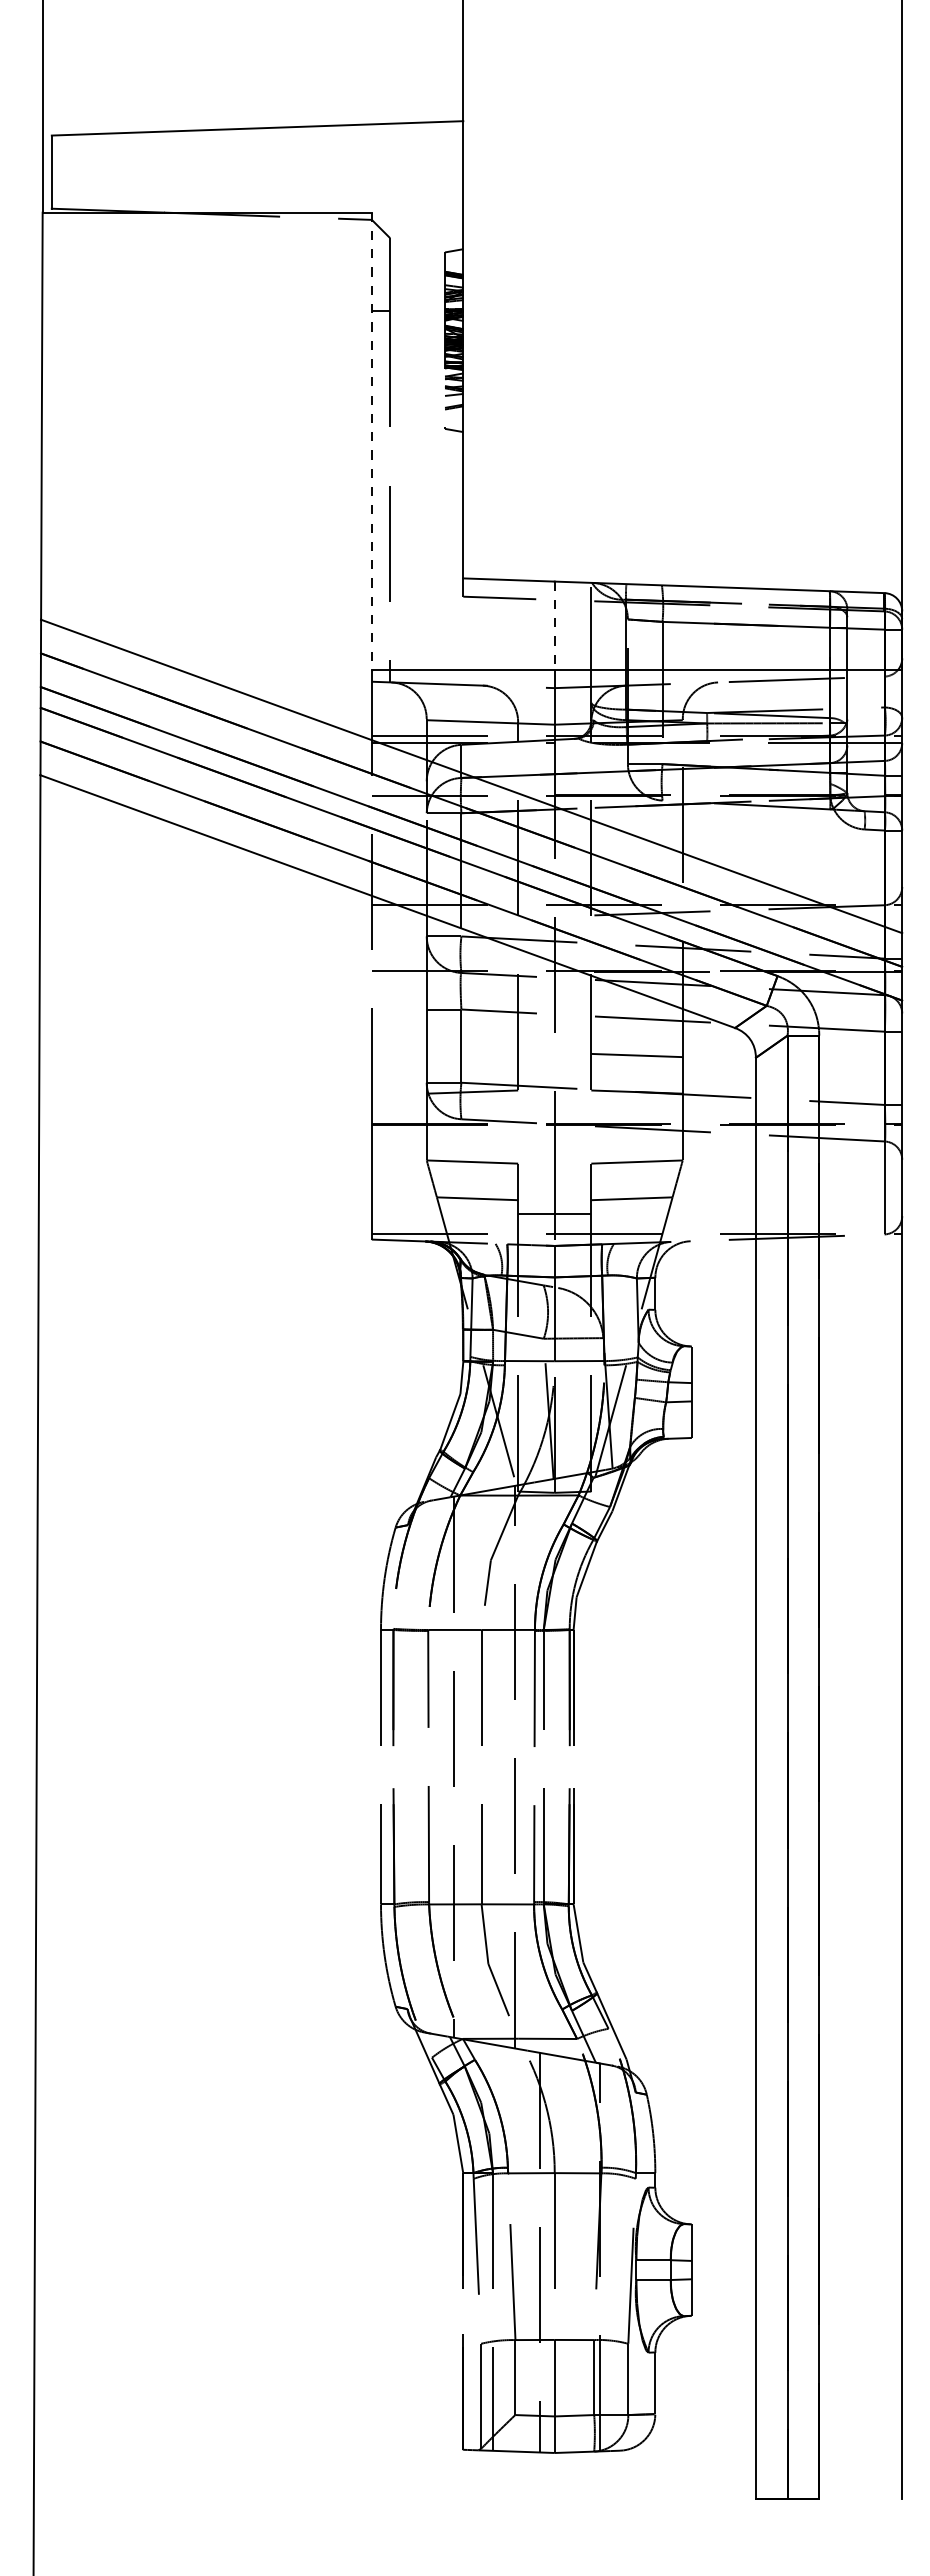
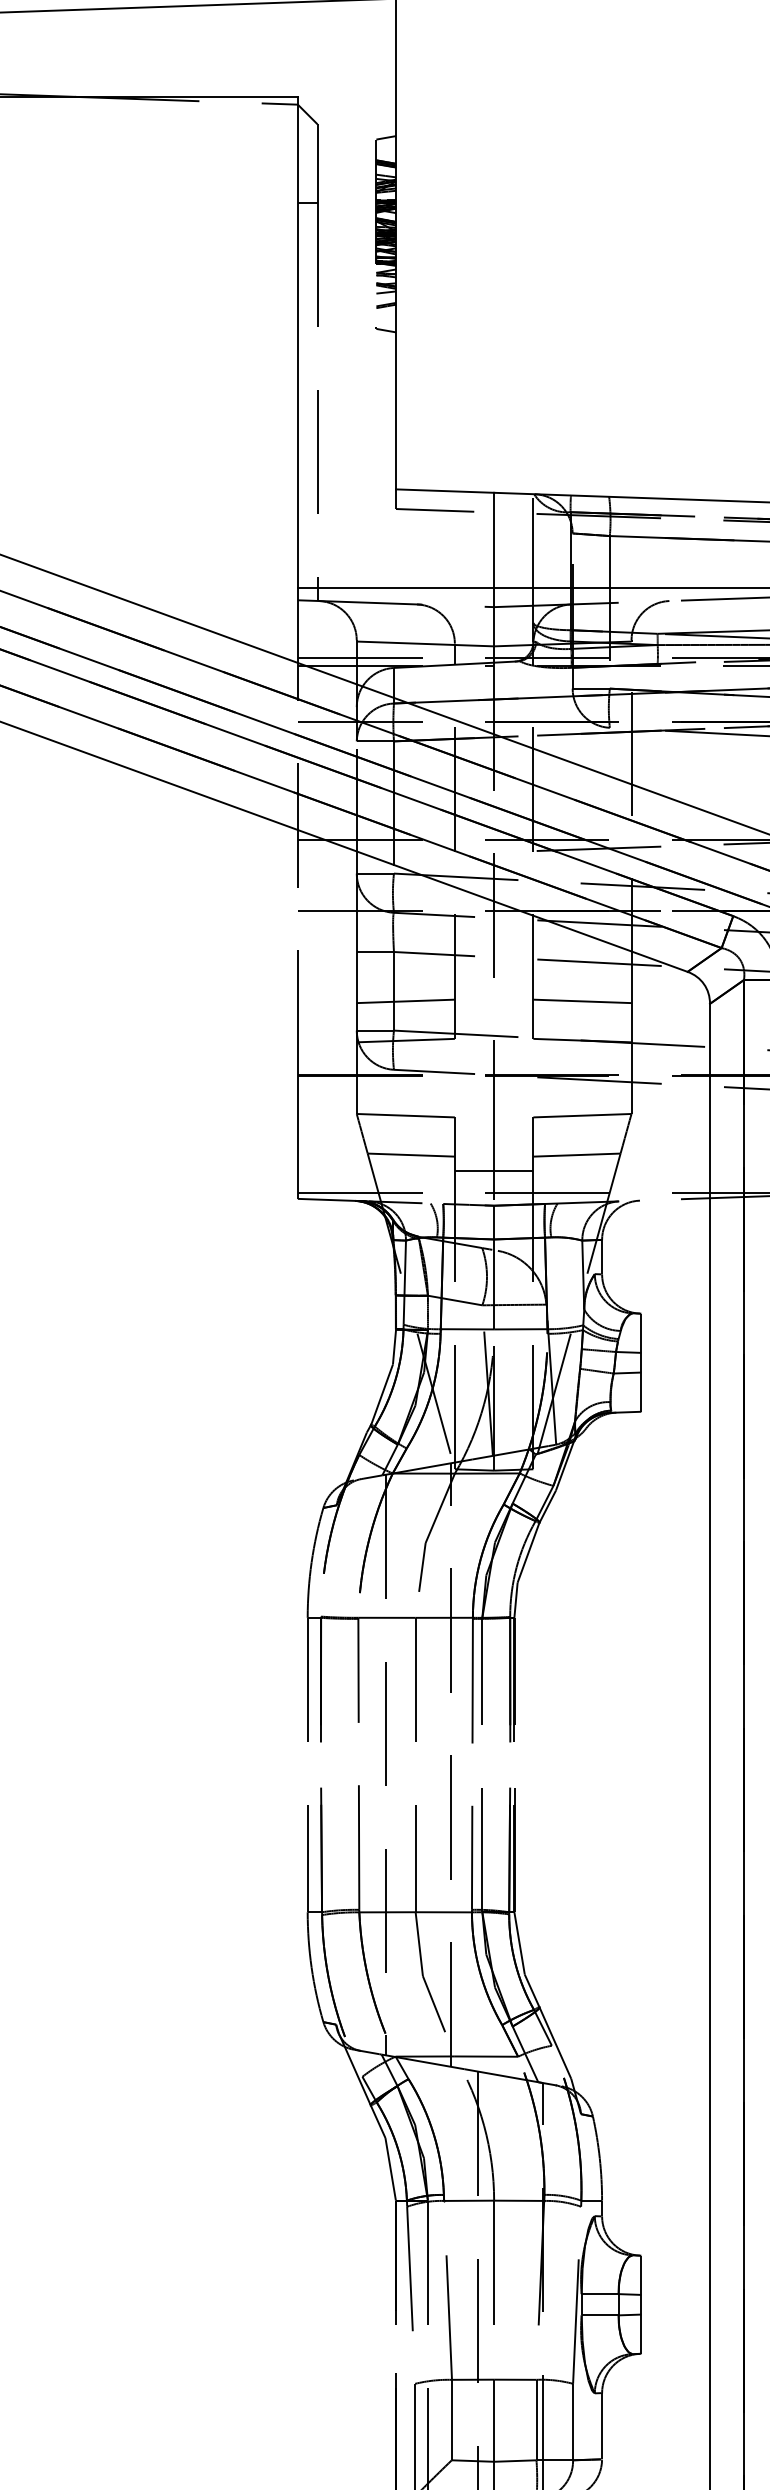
line: (371, 441) -> (297, 342), dashed -> solid
line: (554, 626) -> (493, 540), dashed -> solid
line: (472, 1055) -> (405, 1001), added

